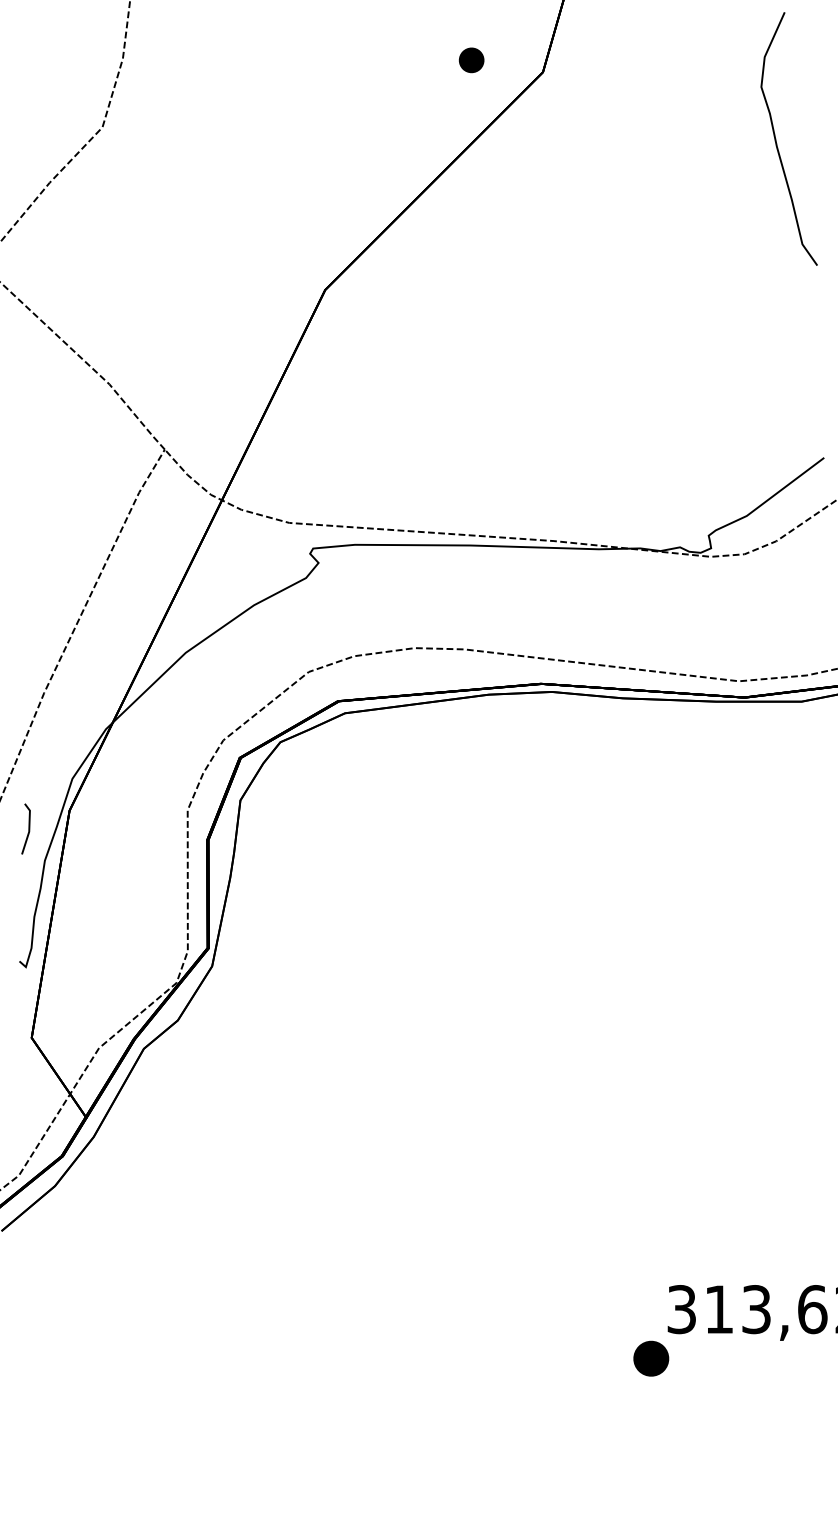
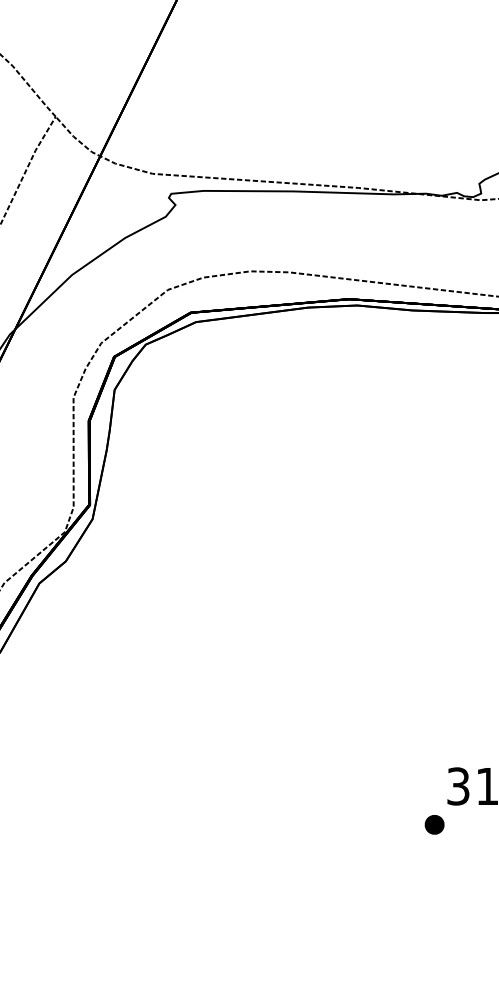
part: (651, 1358) -> (434, 824), size x0.71

